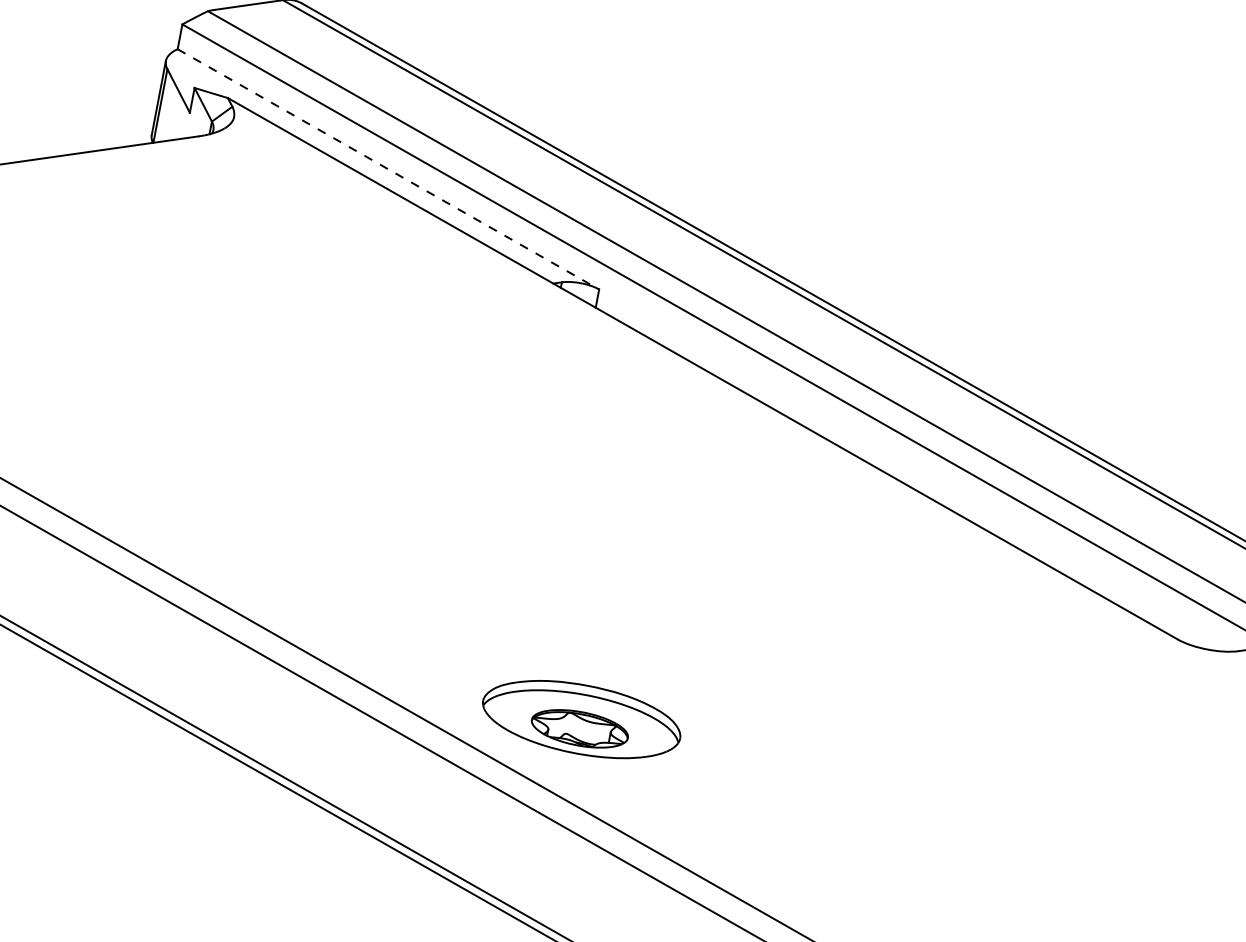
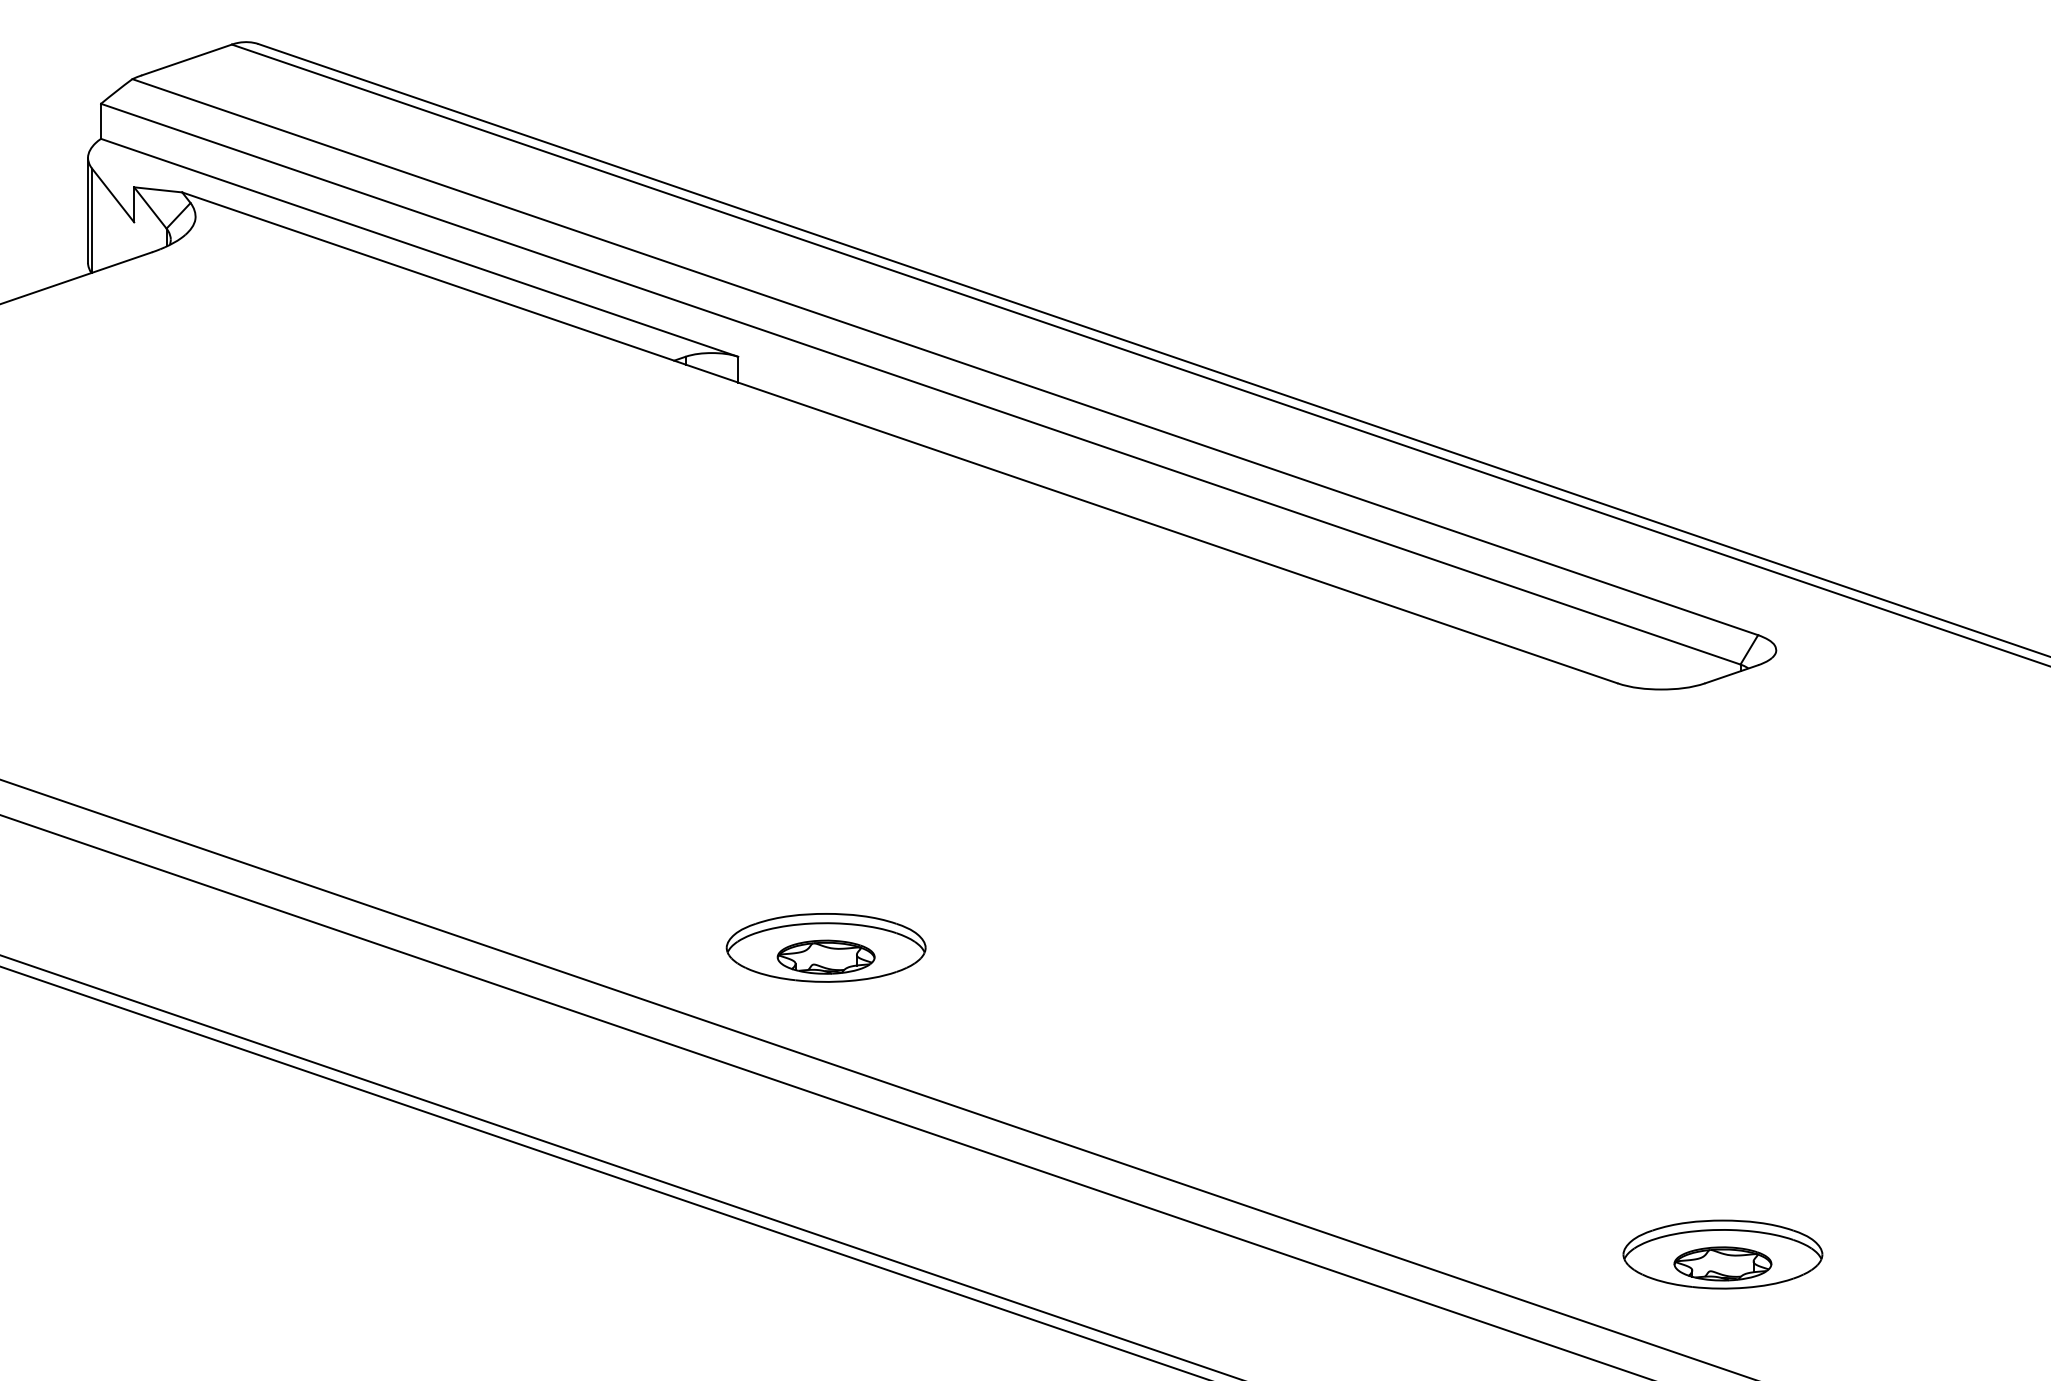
line: (388, 169) -> (419, 247), dashed -> solid
part: (581, 719) -> (825, 947), size x0.71

